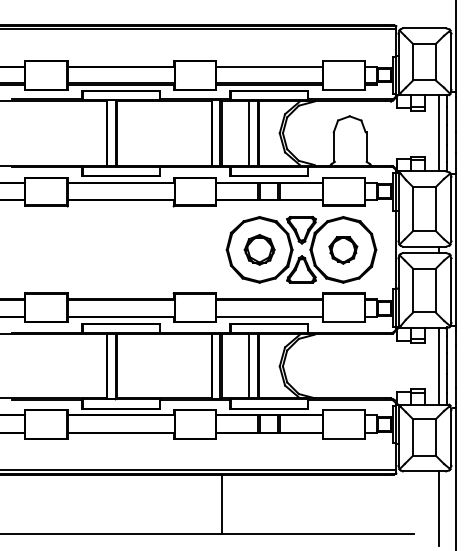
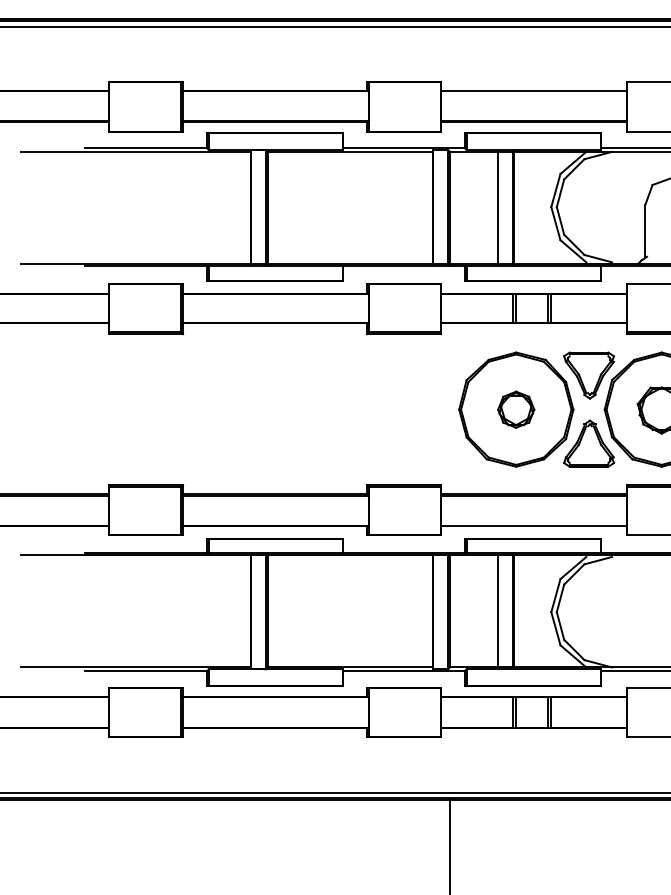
part: (259, 249) -> (516, 409), size x0.7

